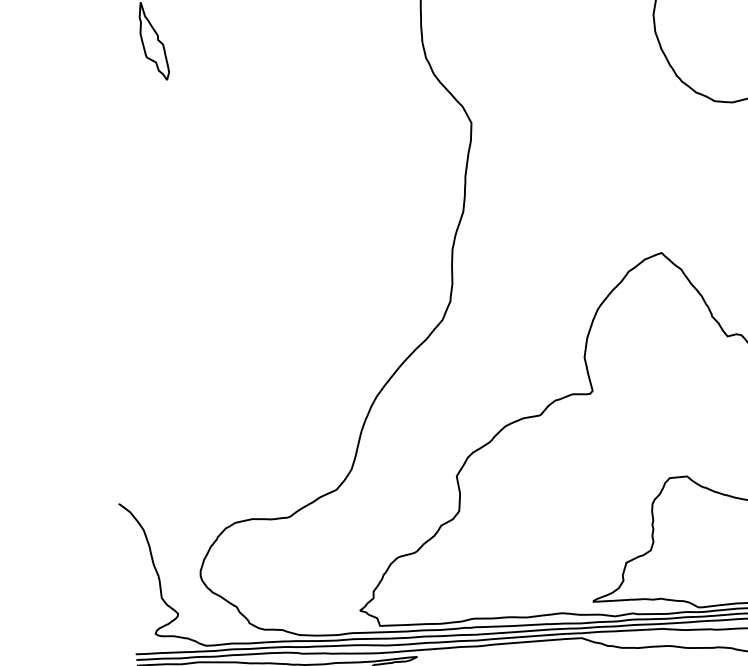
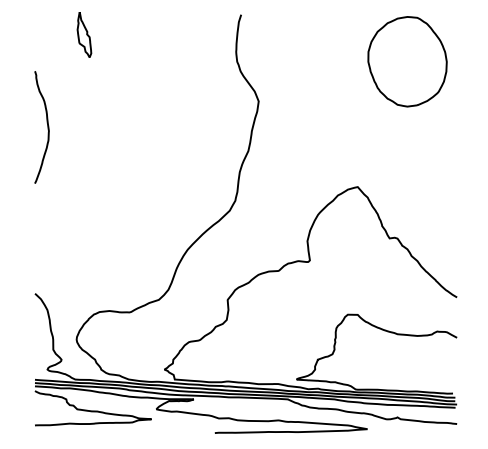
curve: (107, 210) -> (47, 127), added

